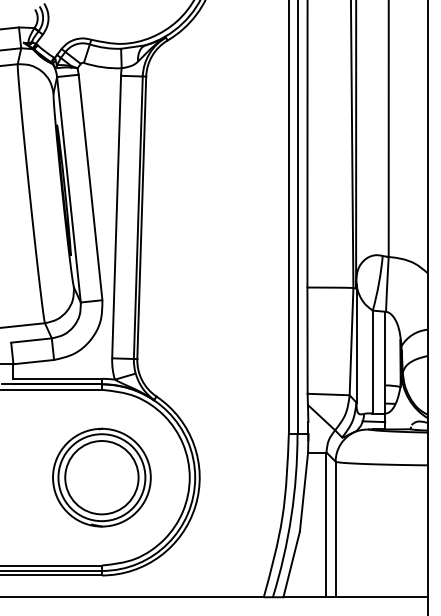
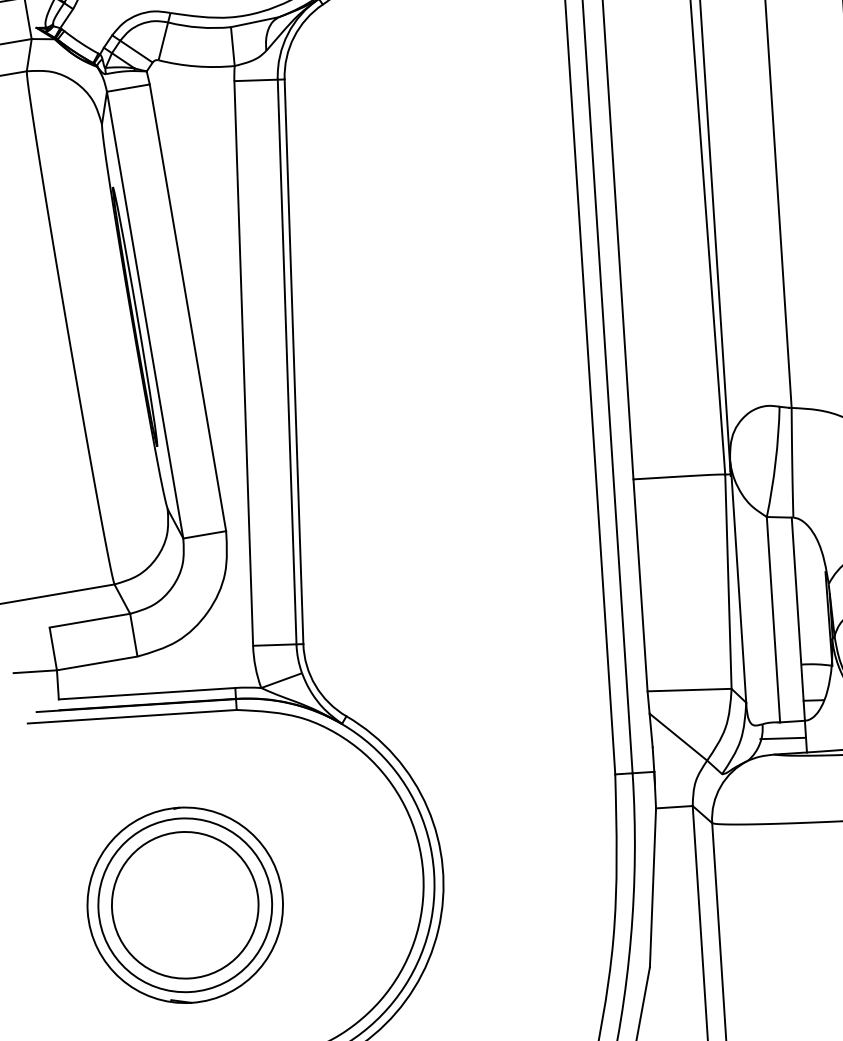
part: (101, 477) -> (184, 904), moved

